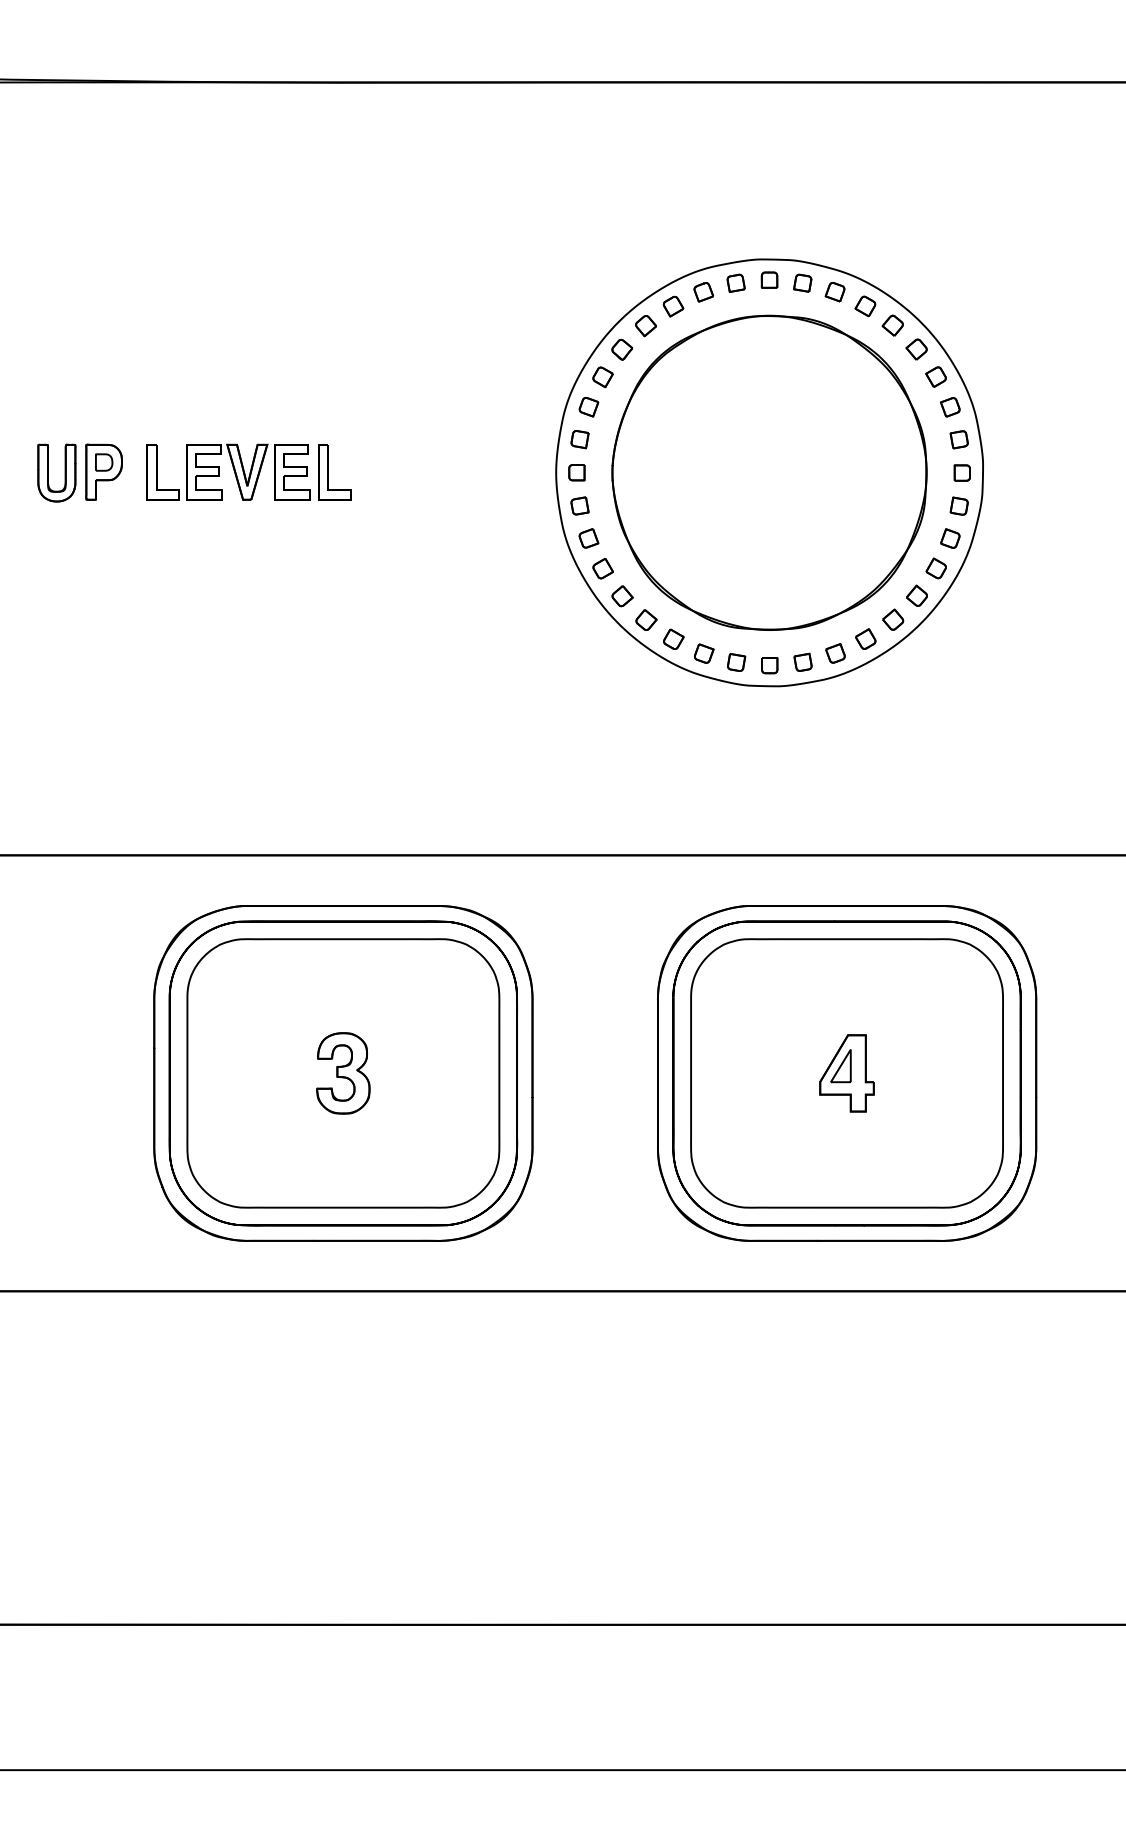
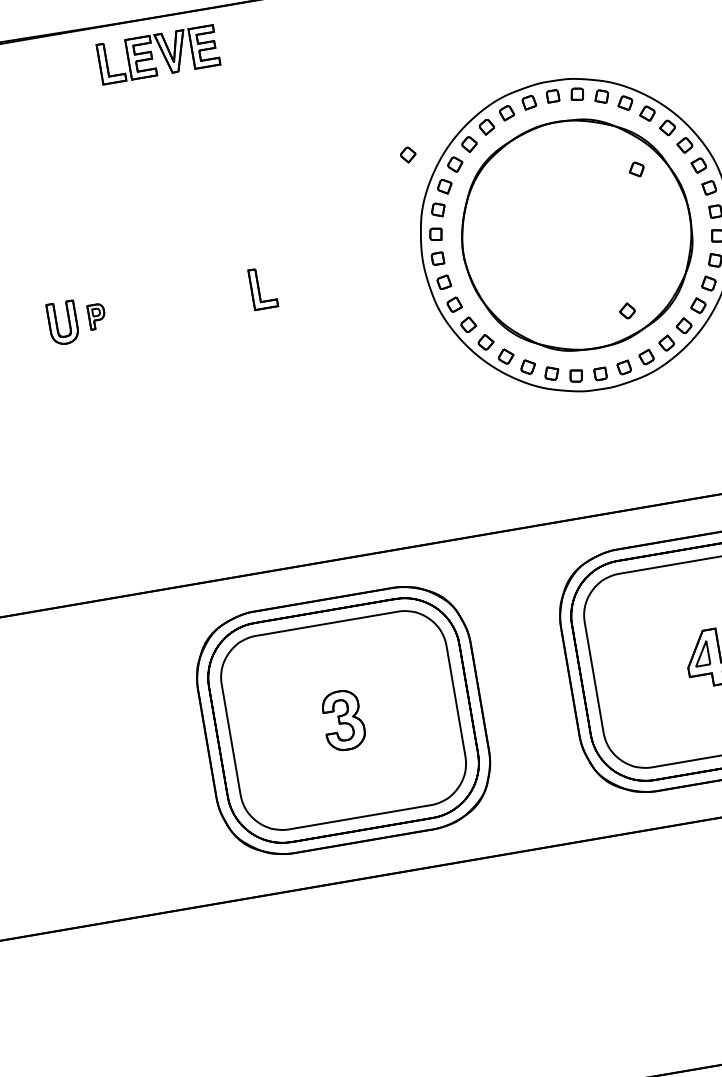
part: (560, 326) -> (408, 155), added
part: (865, 398) -> (636, 169), added
part: (103, 471) -> (96, 316), size x0.6
part: (228, 471) -> (158, 54), moved
part: (820, 586) -> (627, 310), added

